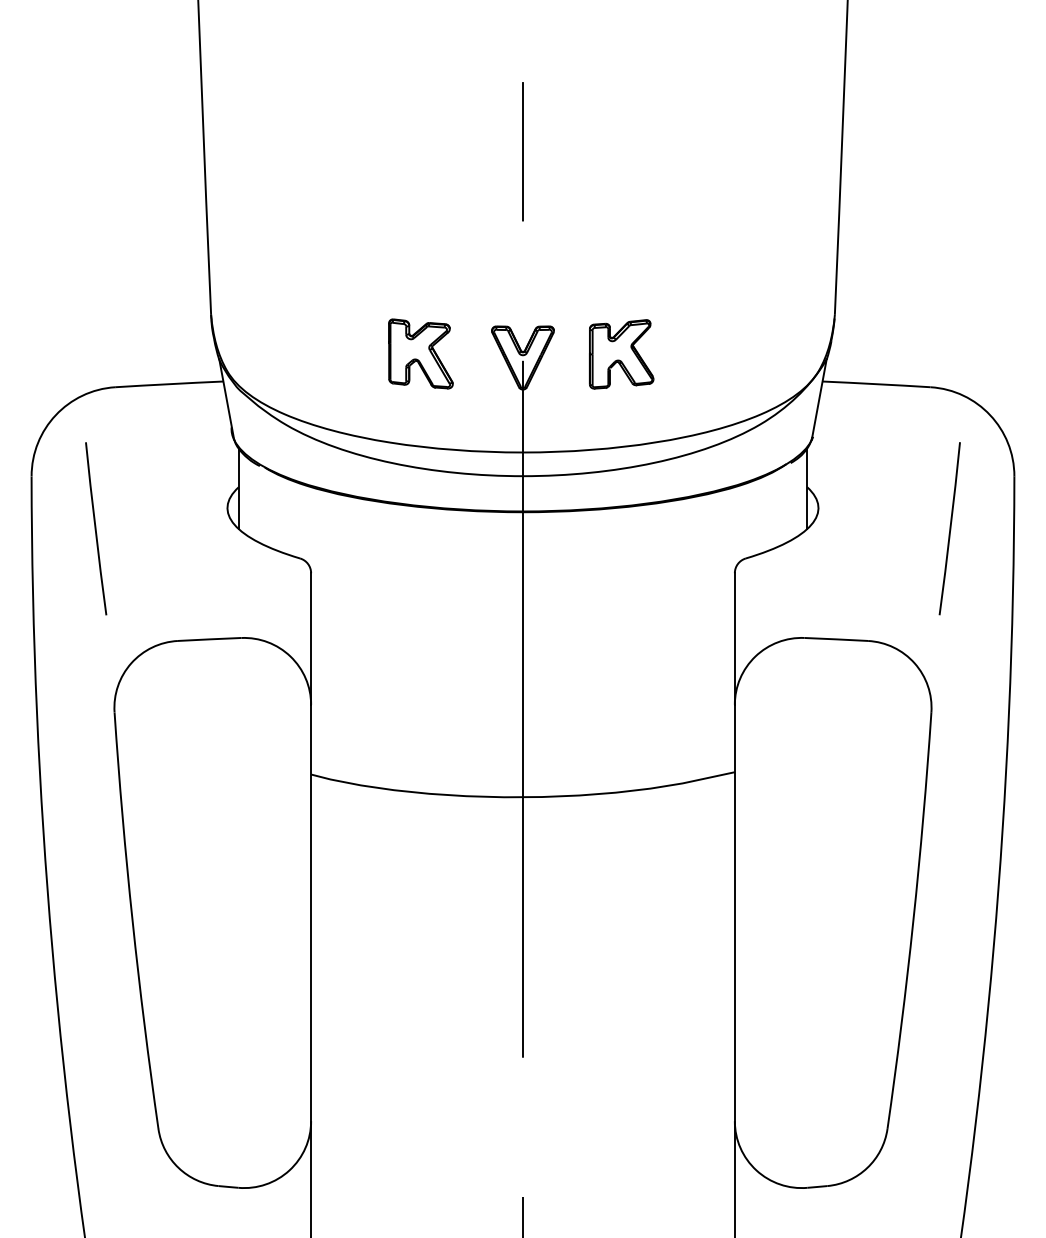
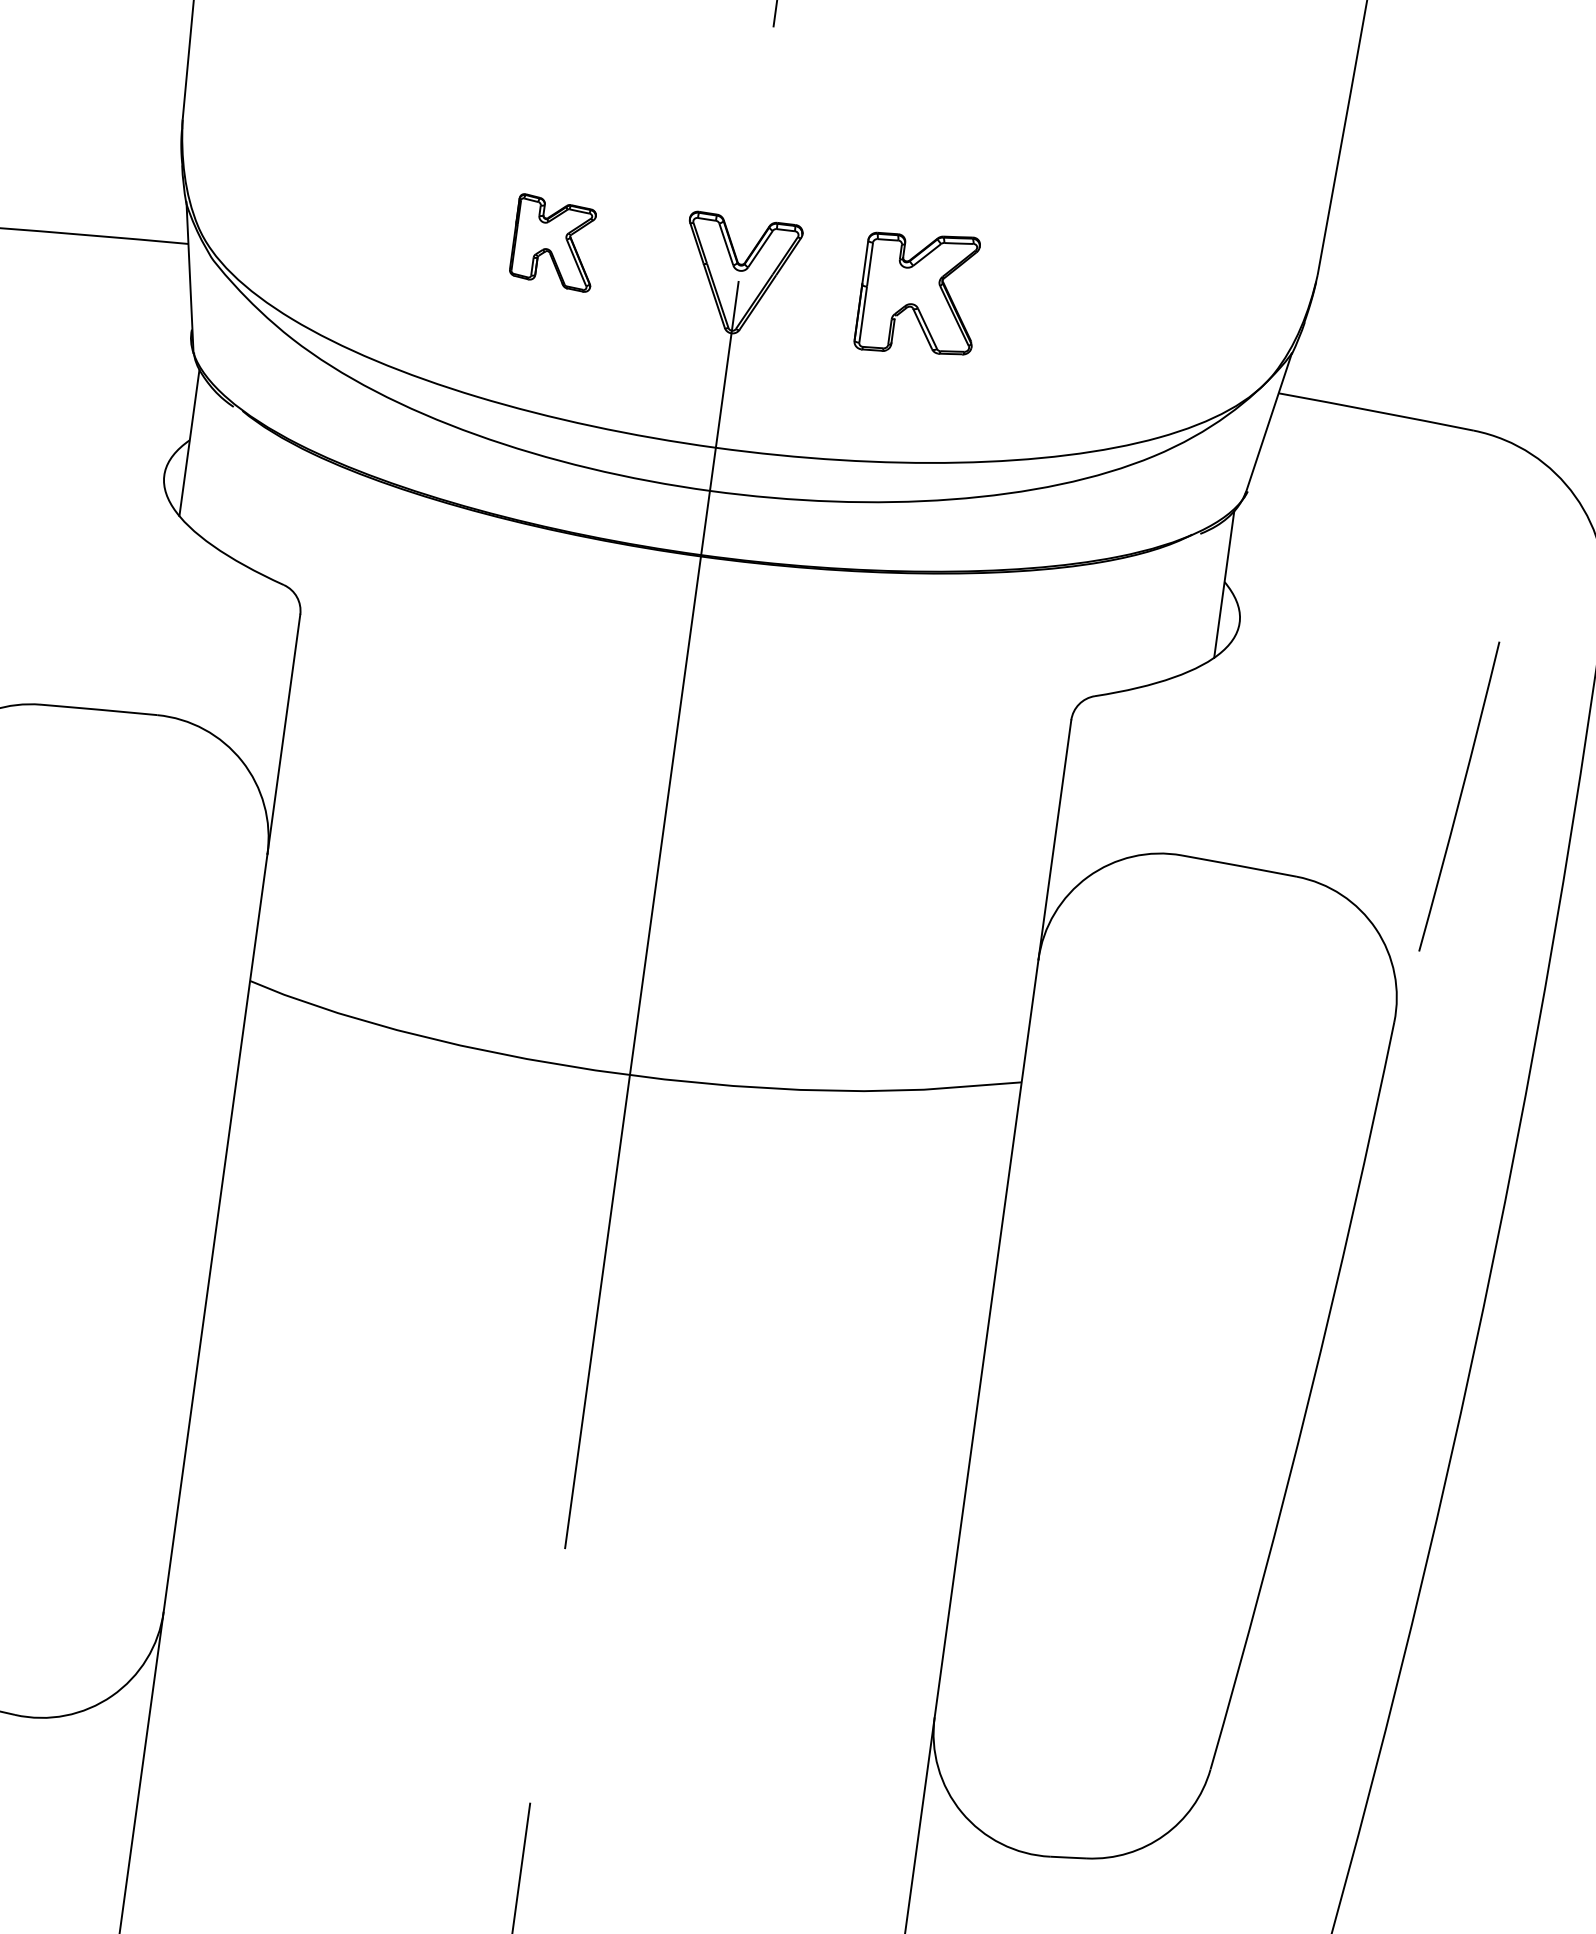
part: (420, 353) -> (554, 242), size x0.7
line: (949, 528) -> (1458, 796), moved

